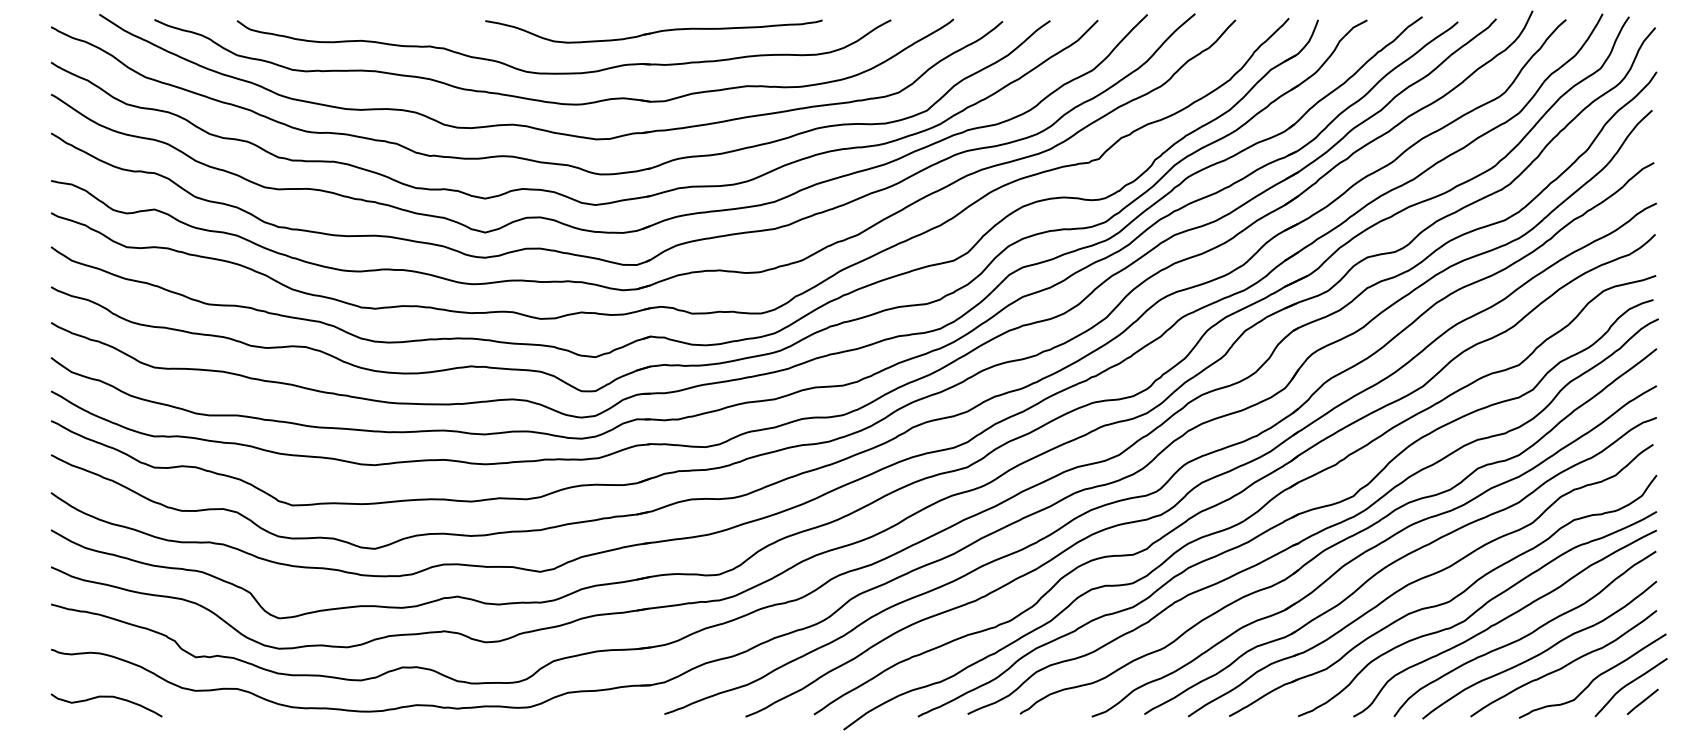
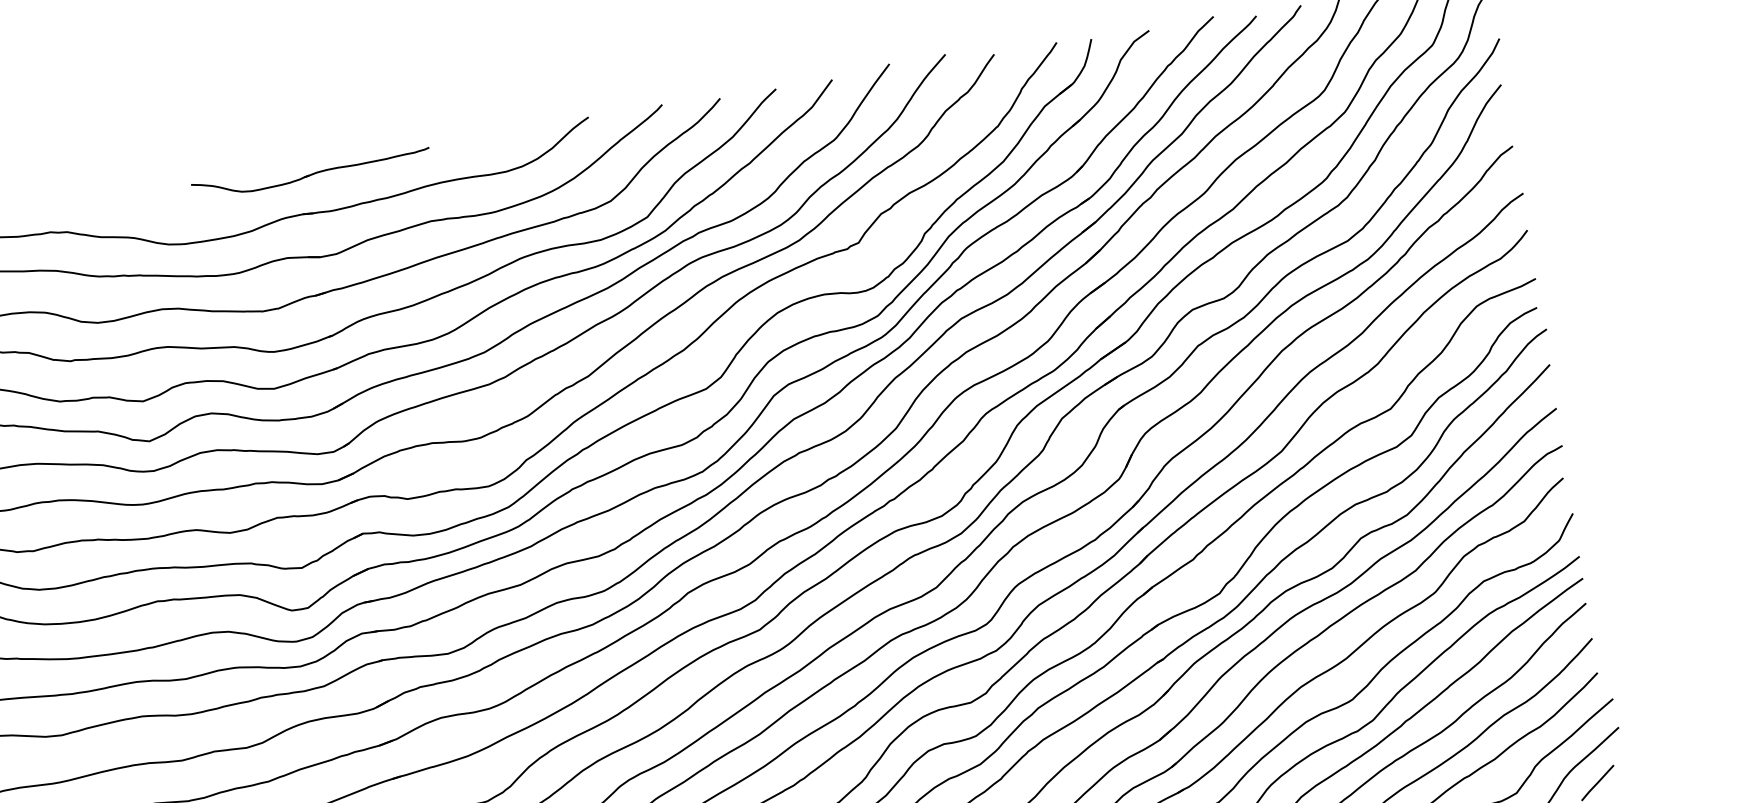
part: (653, 31) -> (310, 173), size x0.6

